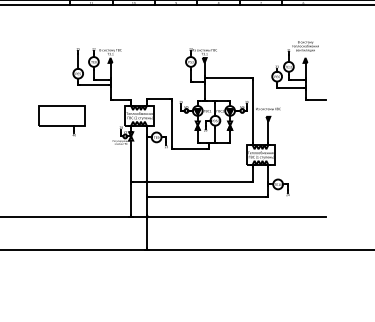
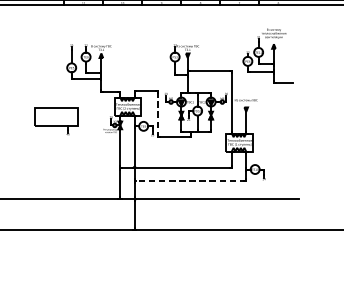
part: (298, 70) -> (267, 55), moved
part: (61, 120) -> (56, 120), moved
line: (172, 124) -> (158, 114), solid -> dashed
line: (208, 197) -> (191, 181), solid -> dashed

